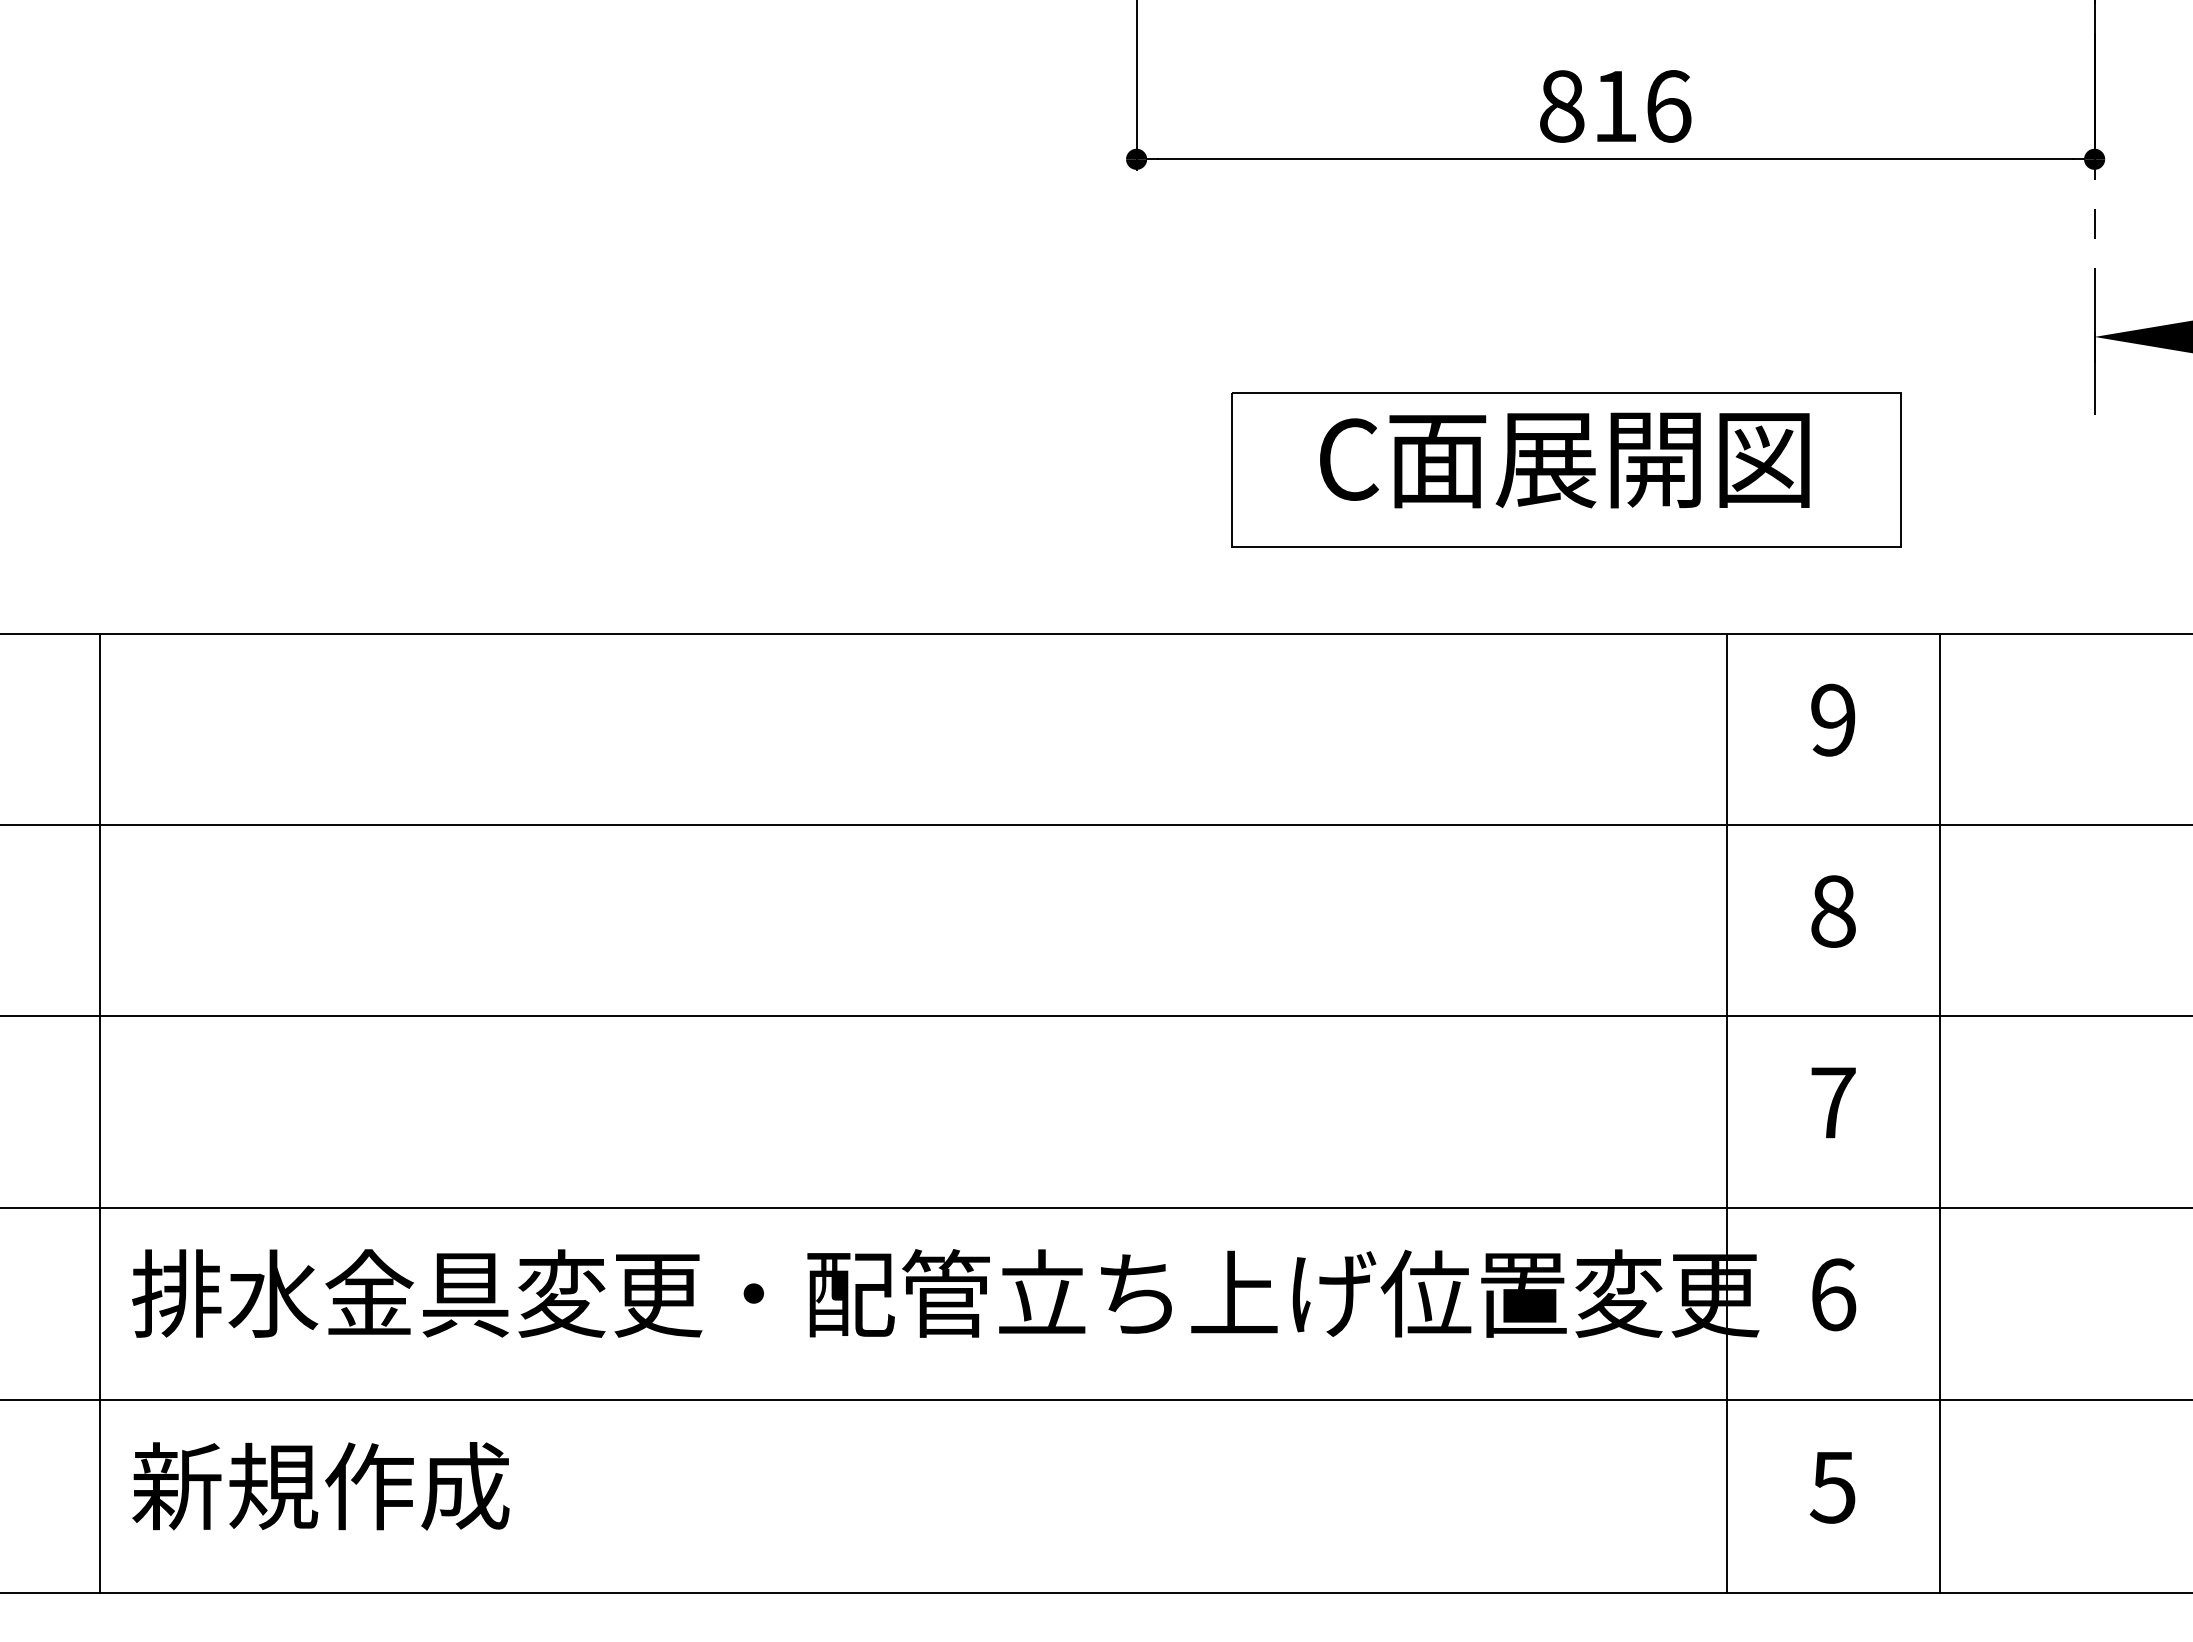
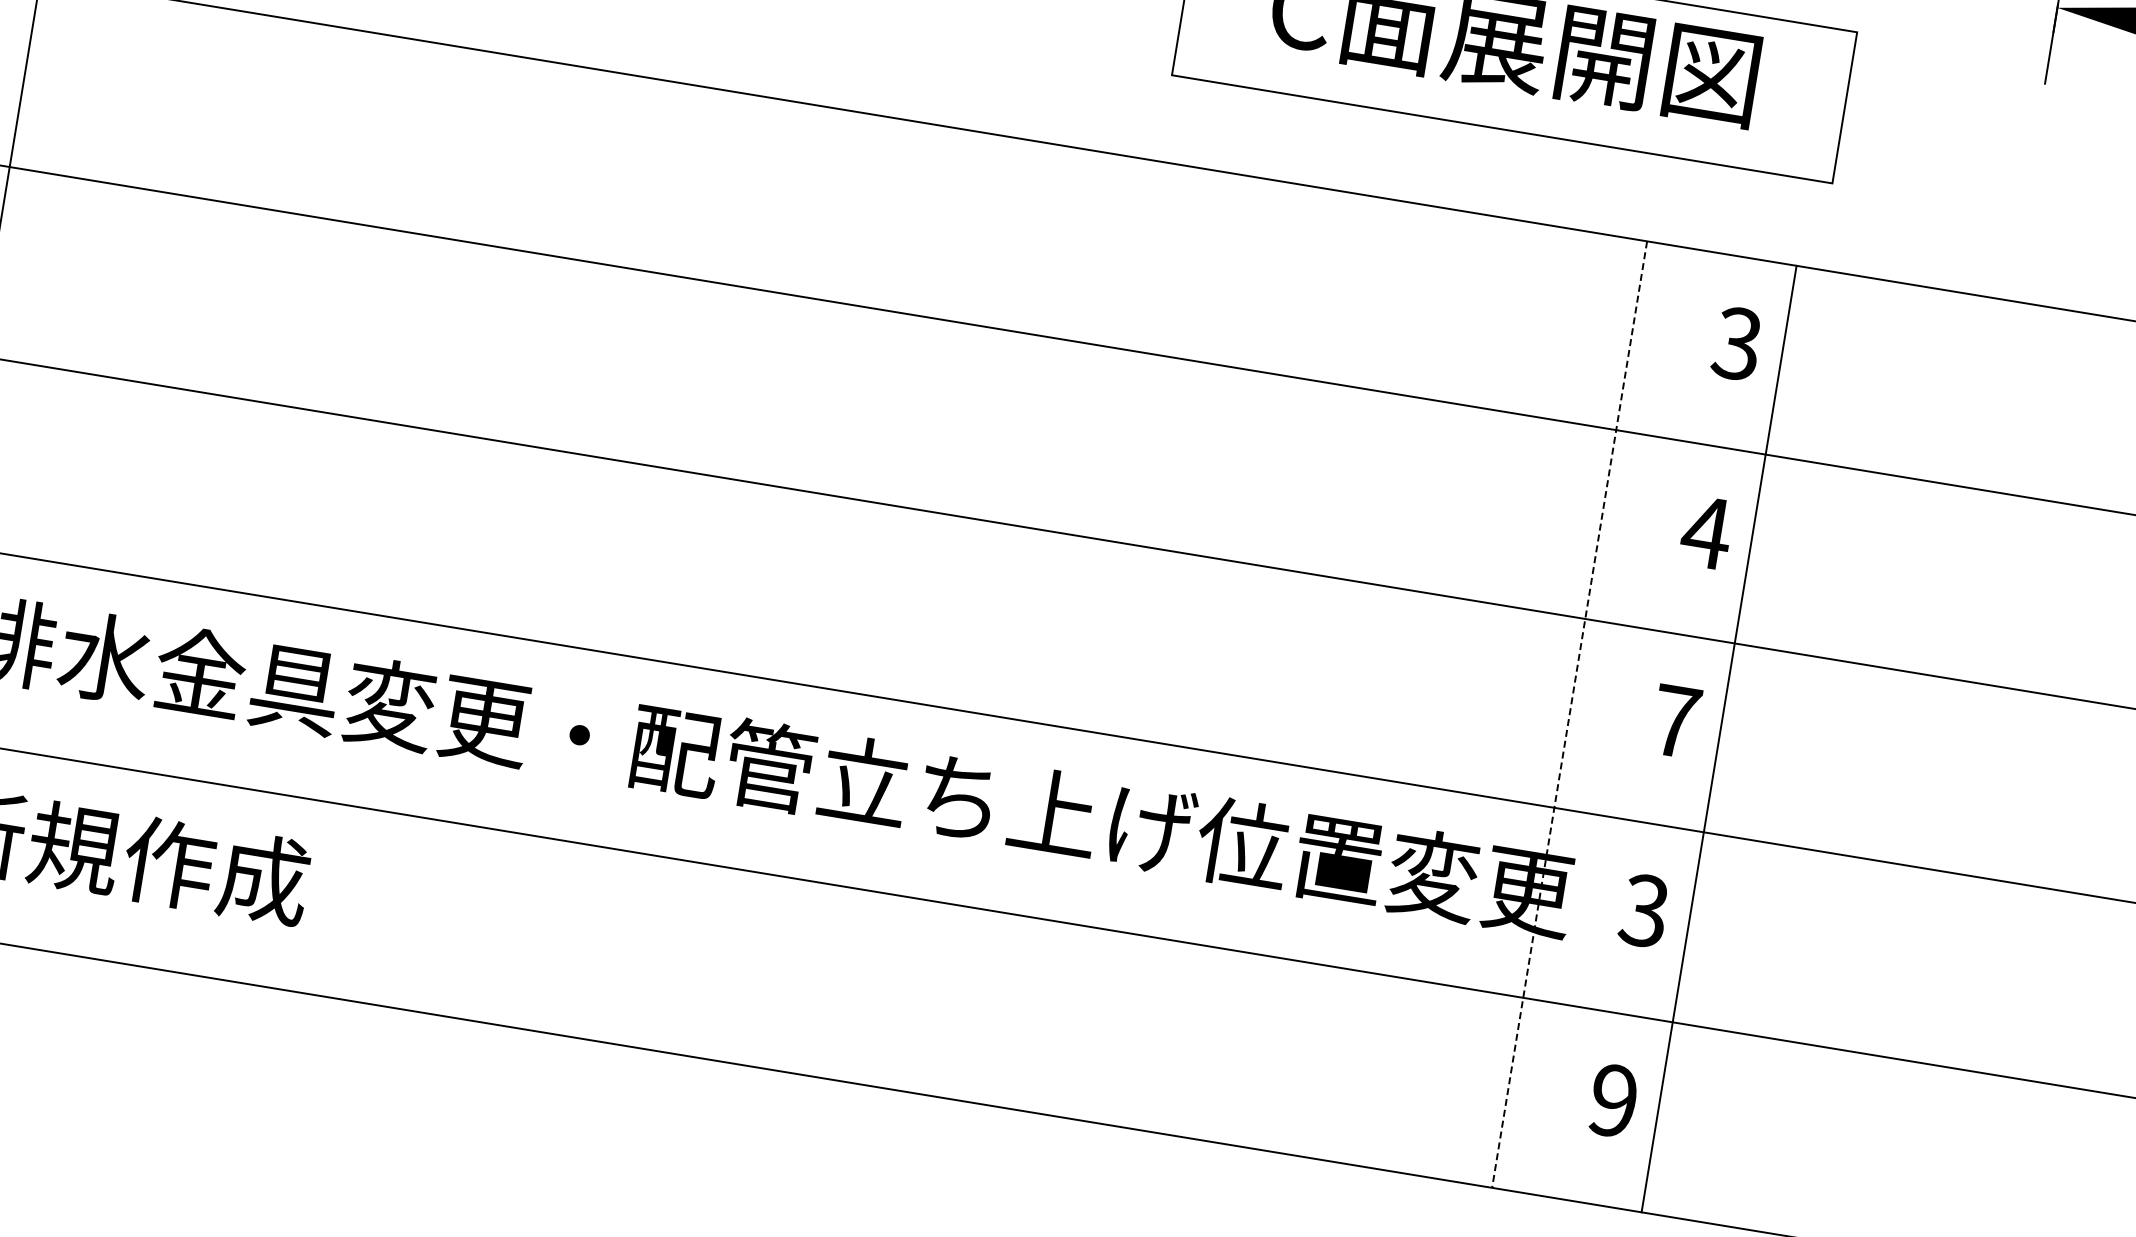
text: (1832, 720) -> (1736, 343), 9 -> 3
text: (1833, 911) -> (1706, 532), 8 -> 4
line: (1939, 1112) -> (1718, 738), moved
line: (1727, 1113) -> (1569, 714), solid -> dashed
text: (1833, 1294) -> (1645, 910), 6 -> 3
text: (1832, 1487) -> (1612, 1100), 5 -> 9

